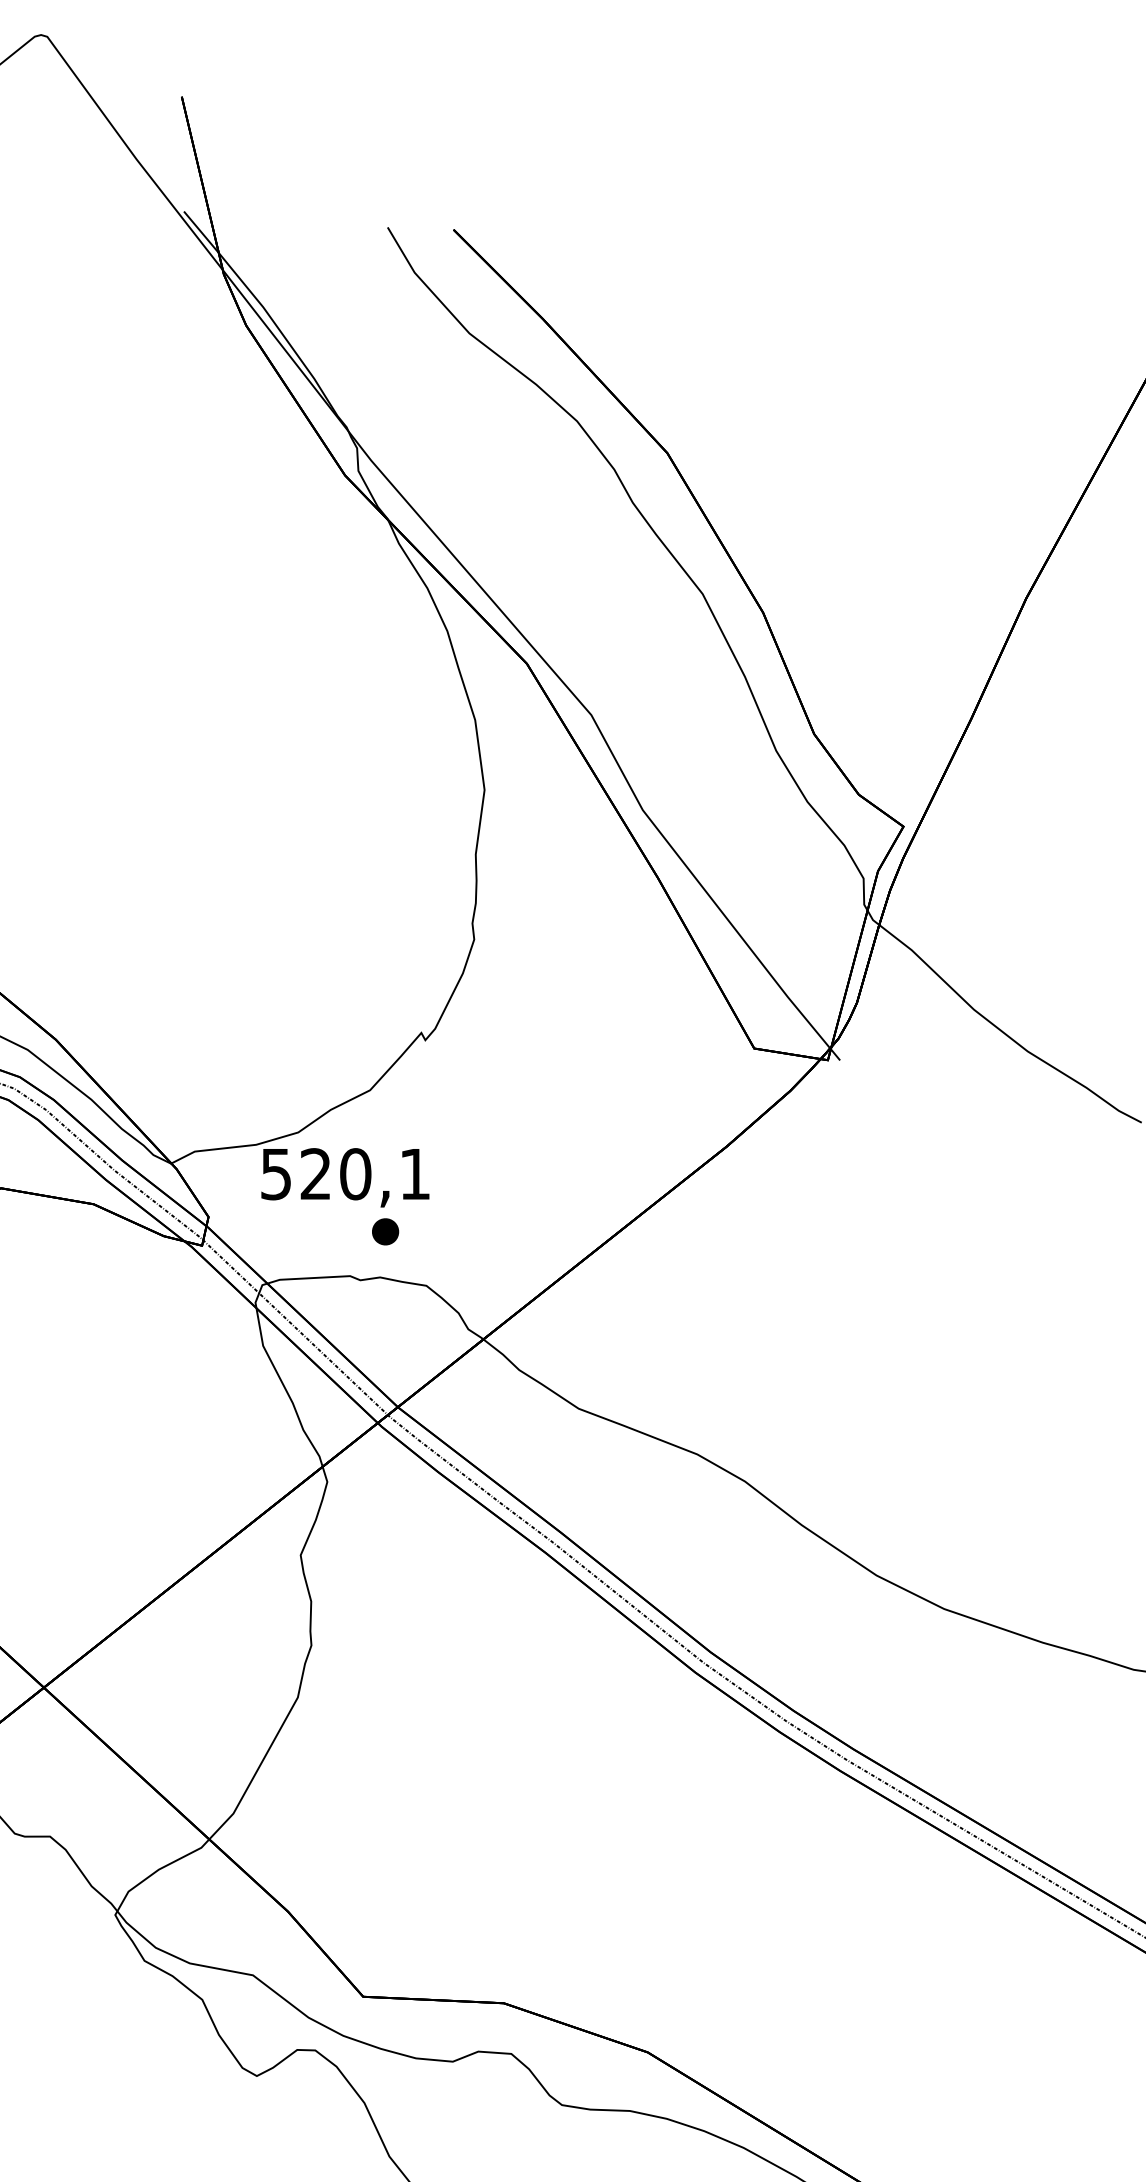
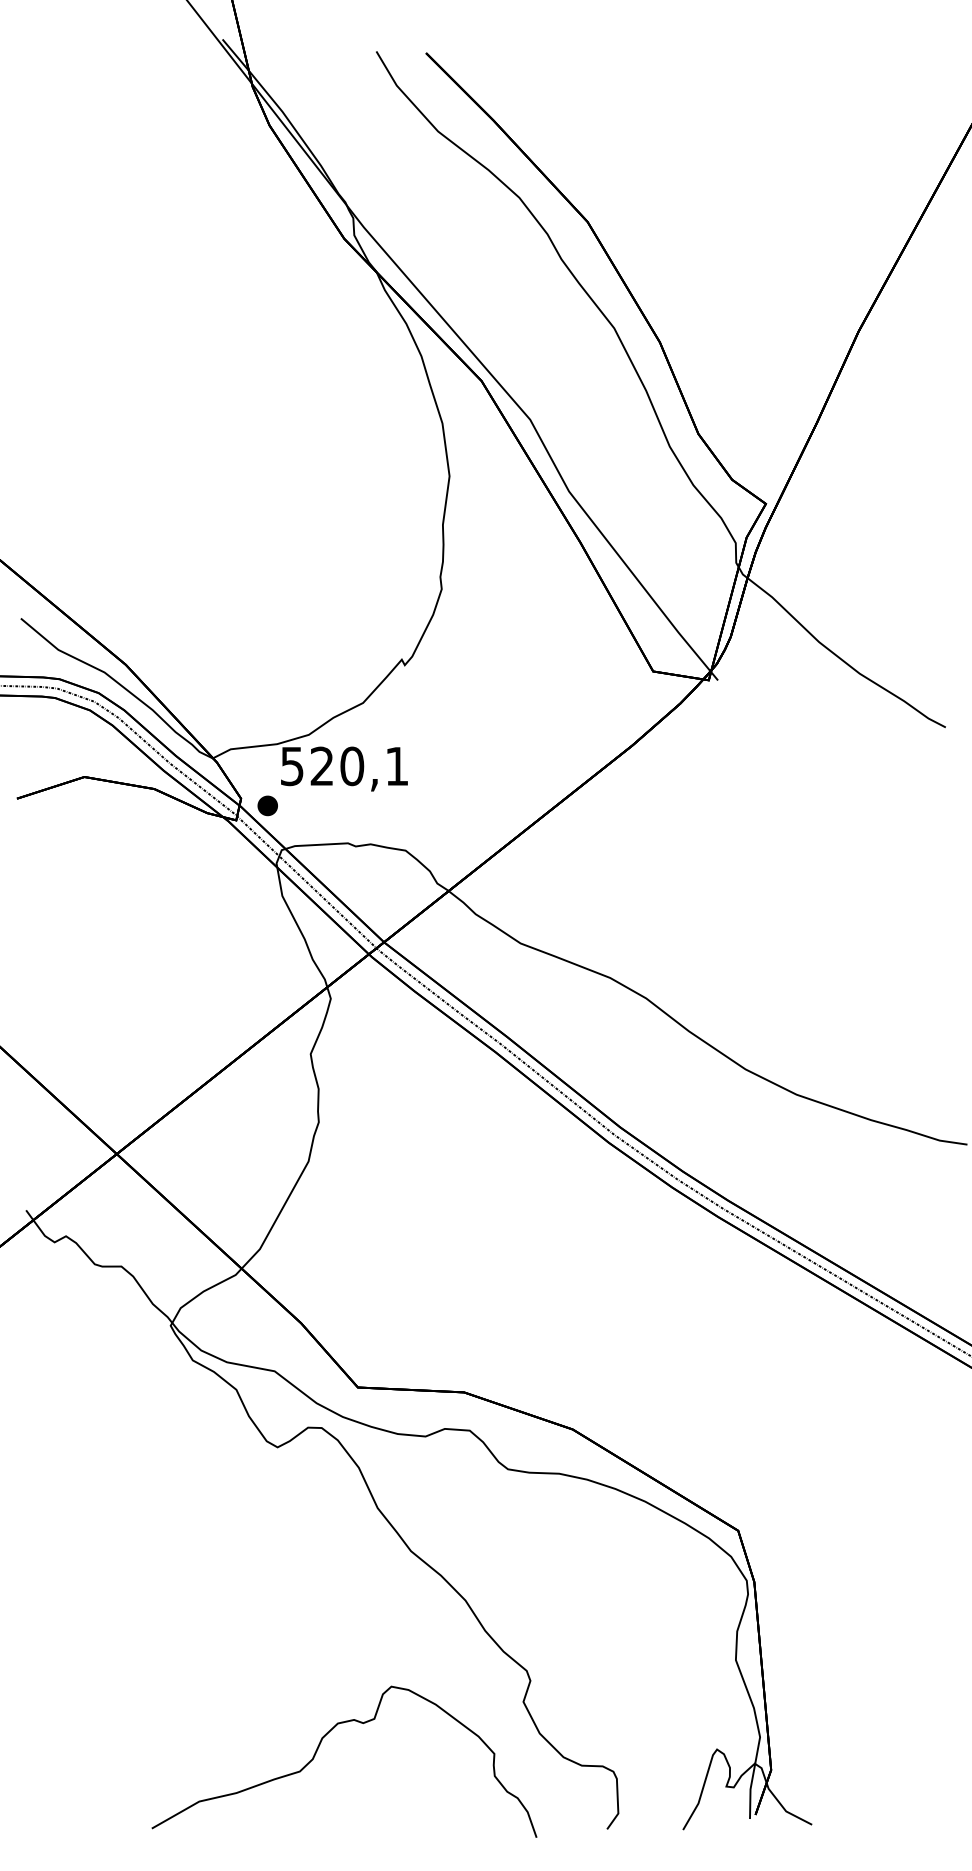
part: (385, 1231) -> (267, 805), moved

